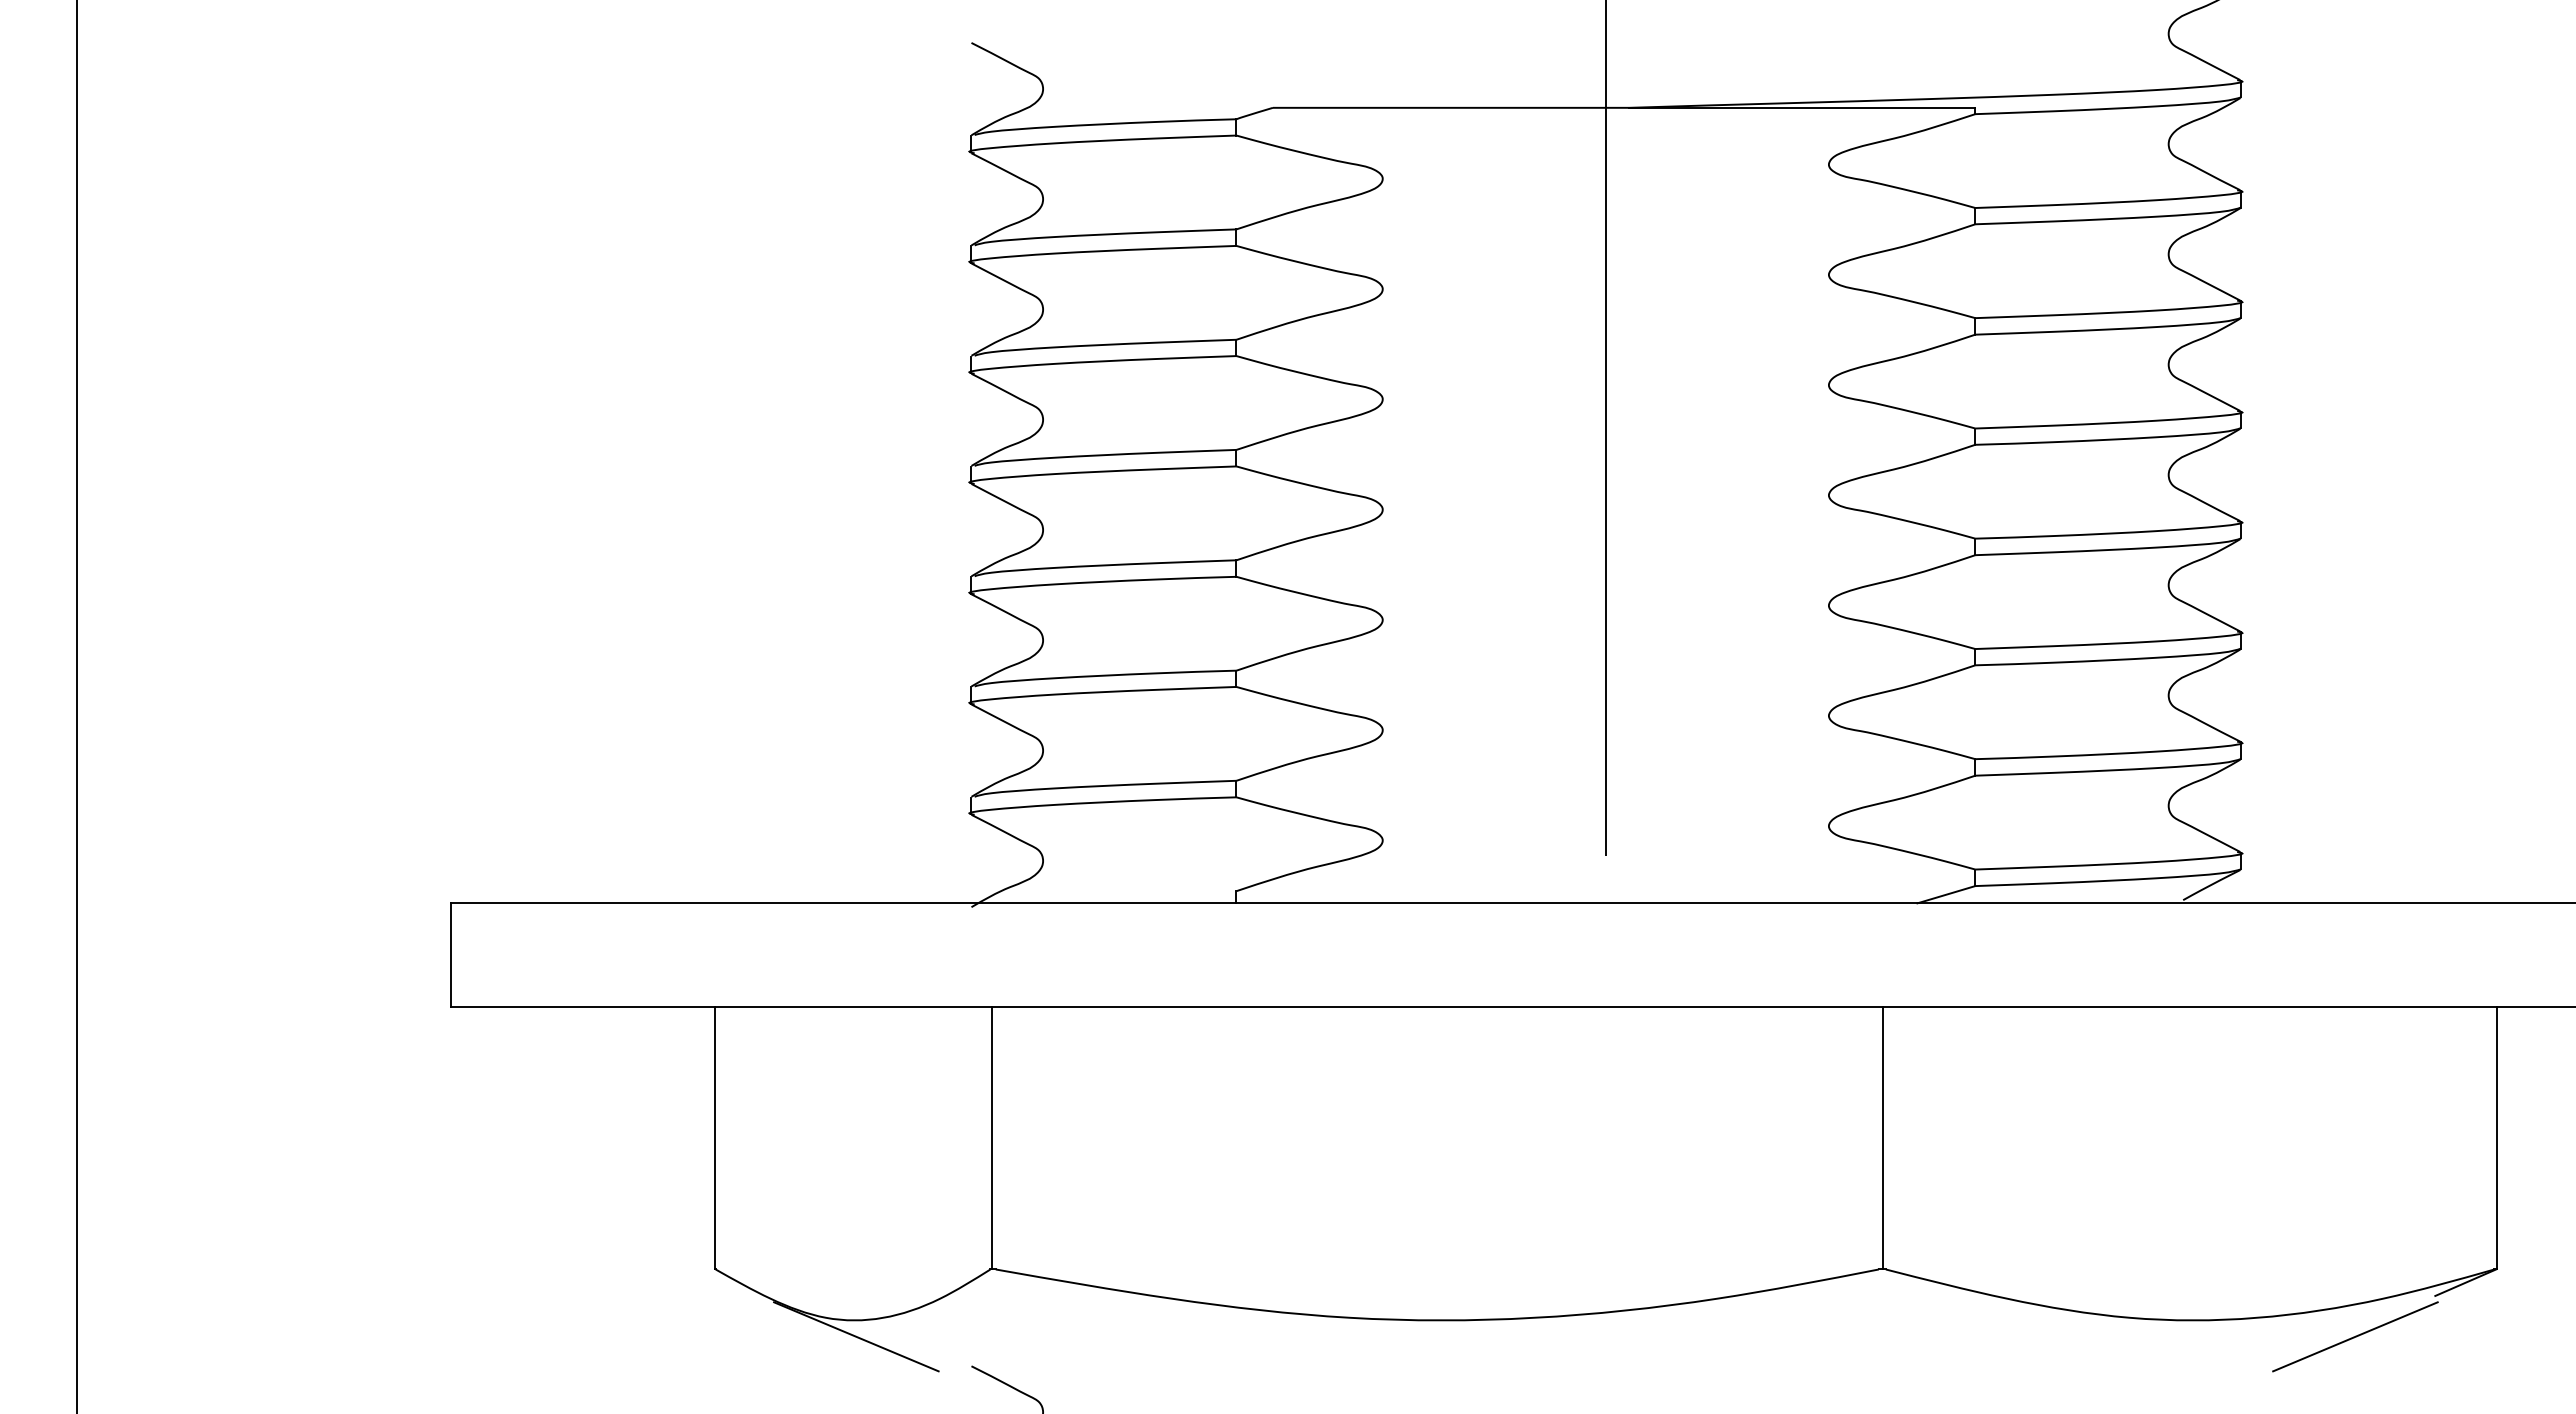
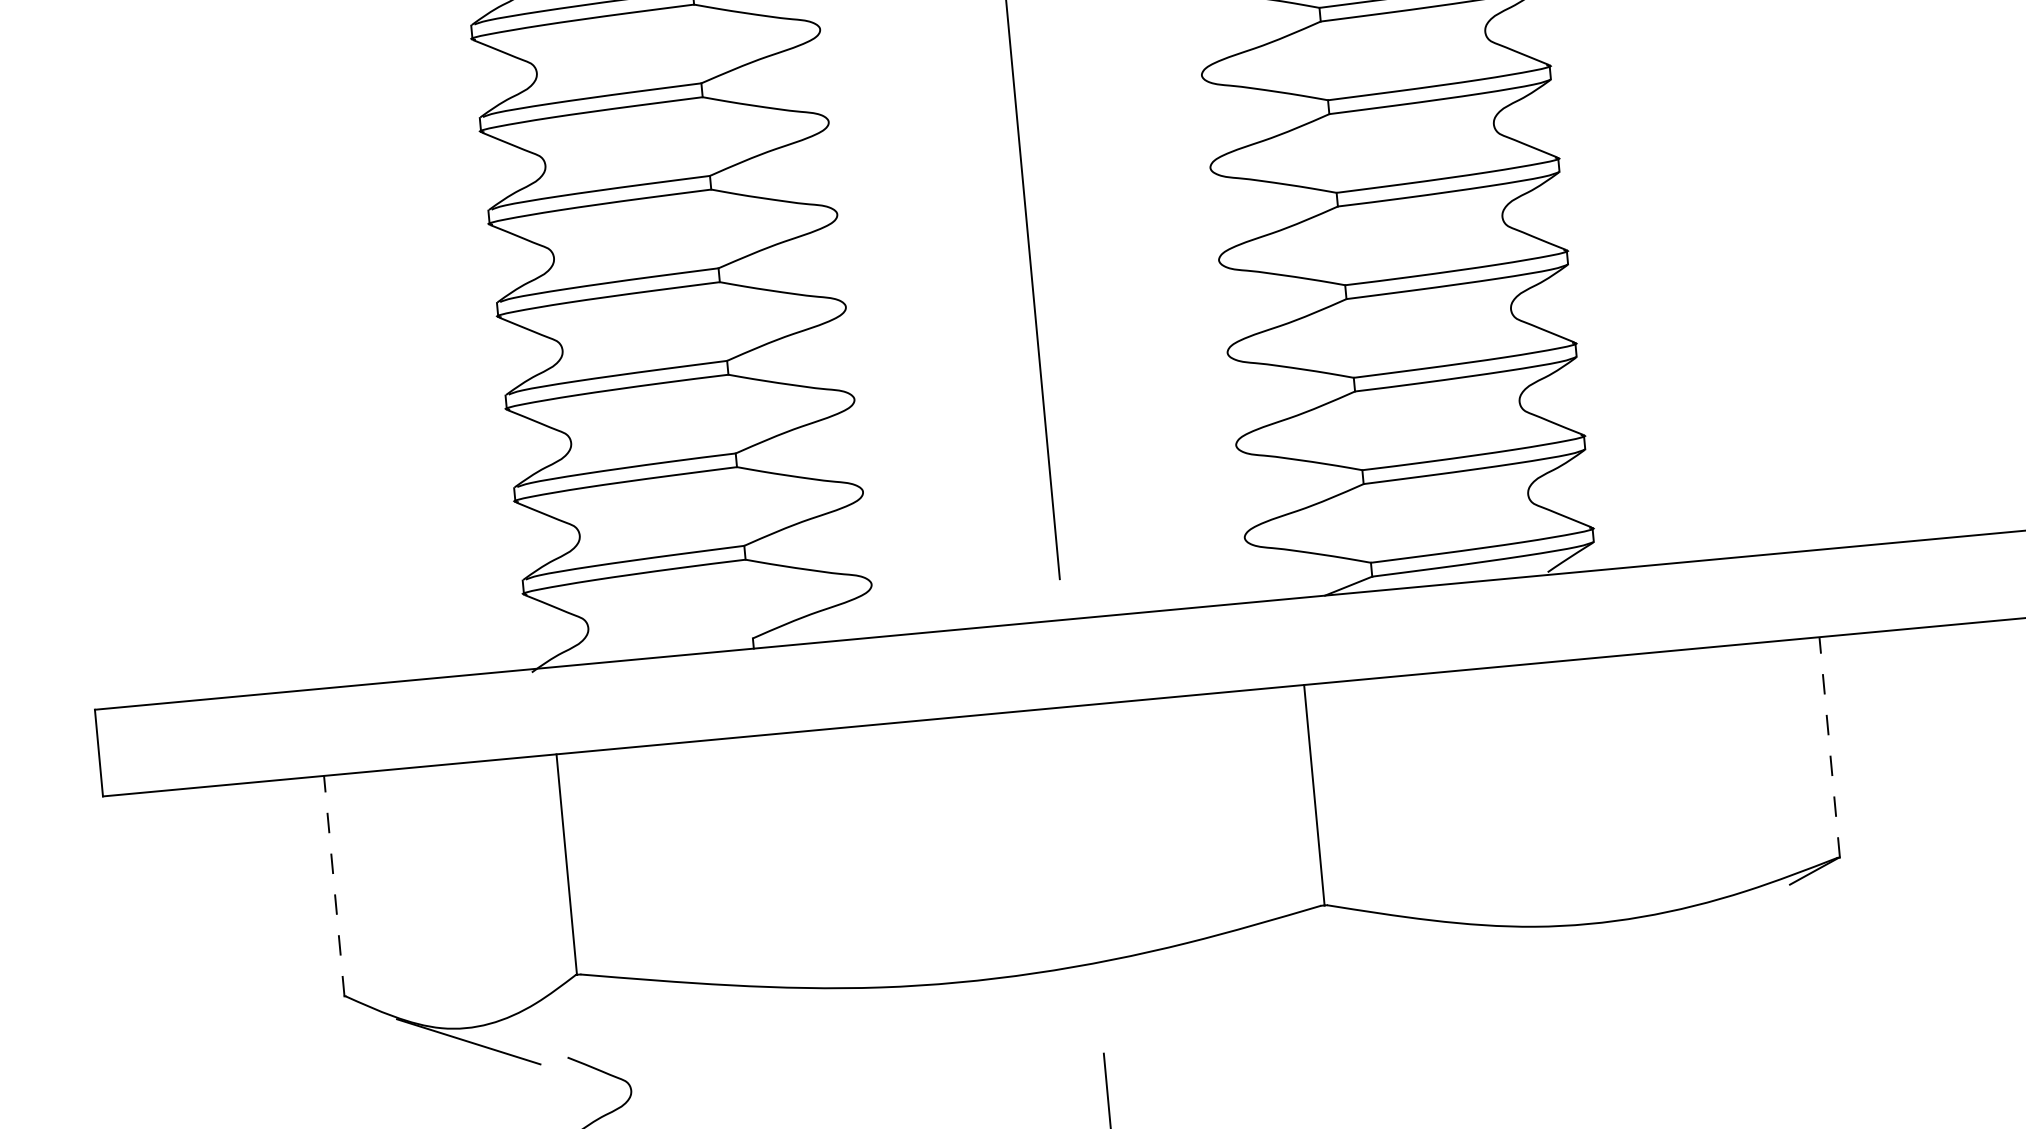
line: (714, 1137) -> (334, 885), solid -> dashed
line: (2497, 1137) -> (1829, 746), solid -> dashed
line: (2355, 1336) -> (1726, 924), removed

